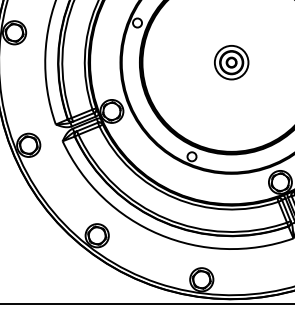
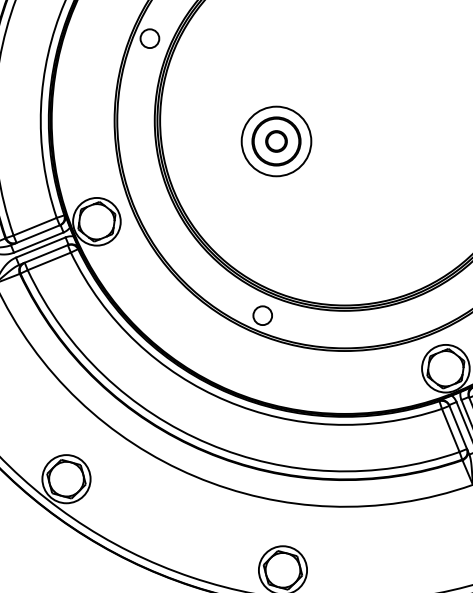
part: (231, 62) -> (276, 141), moved

